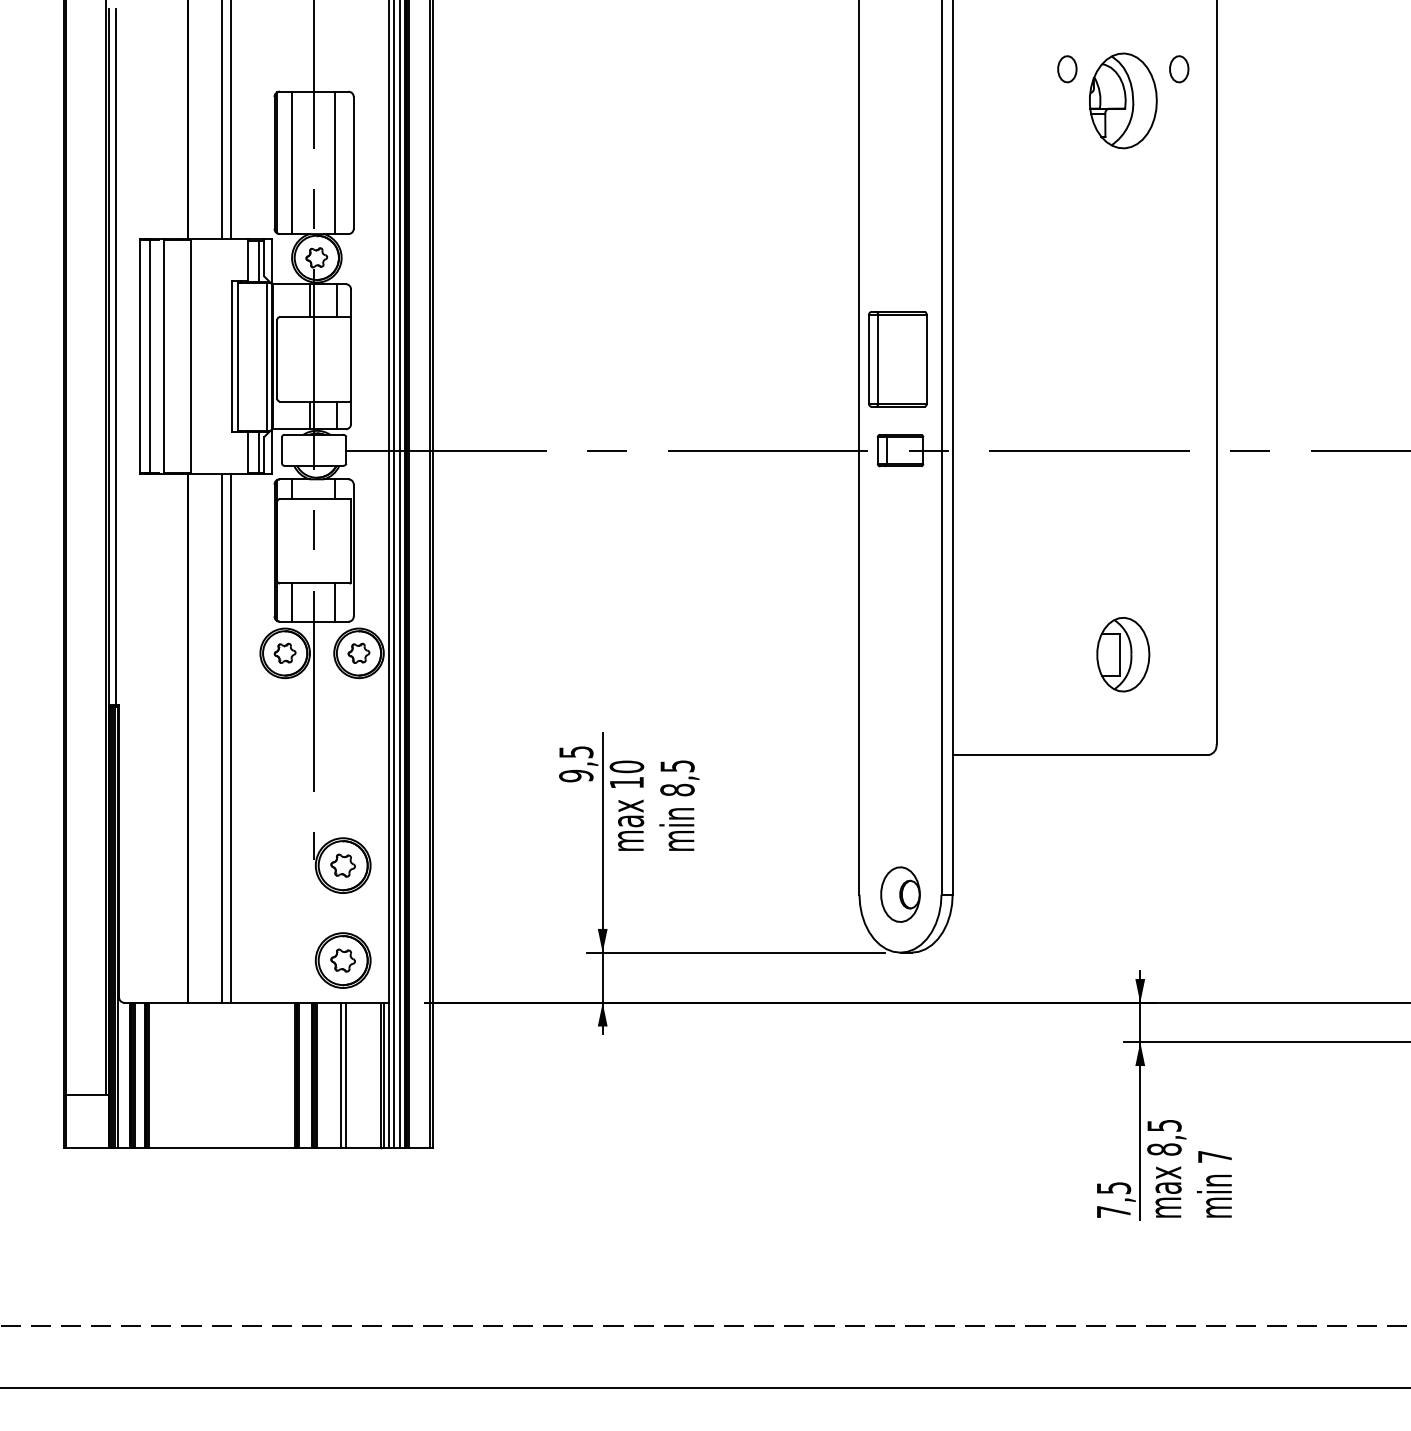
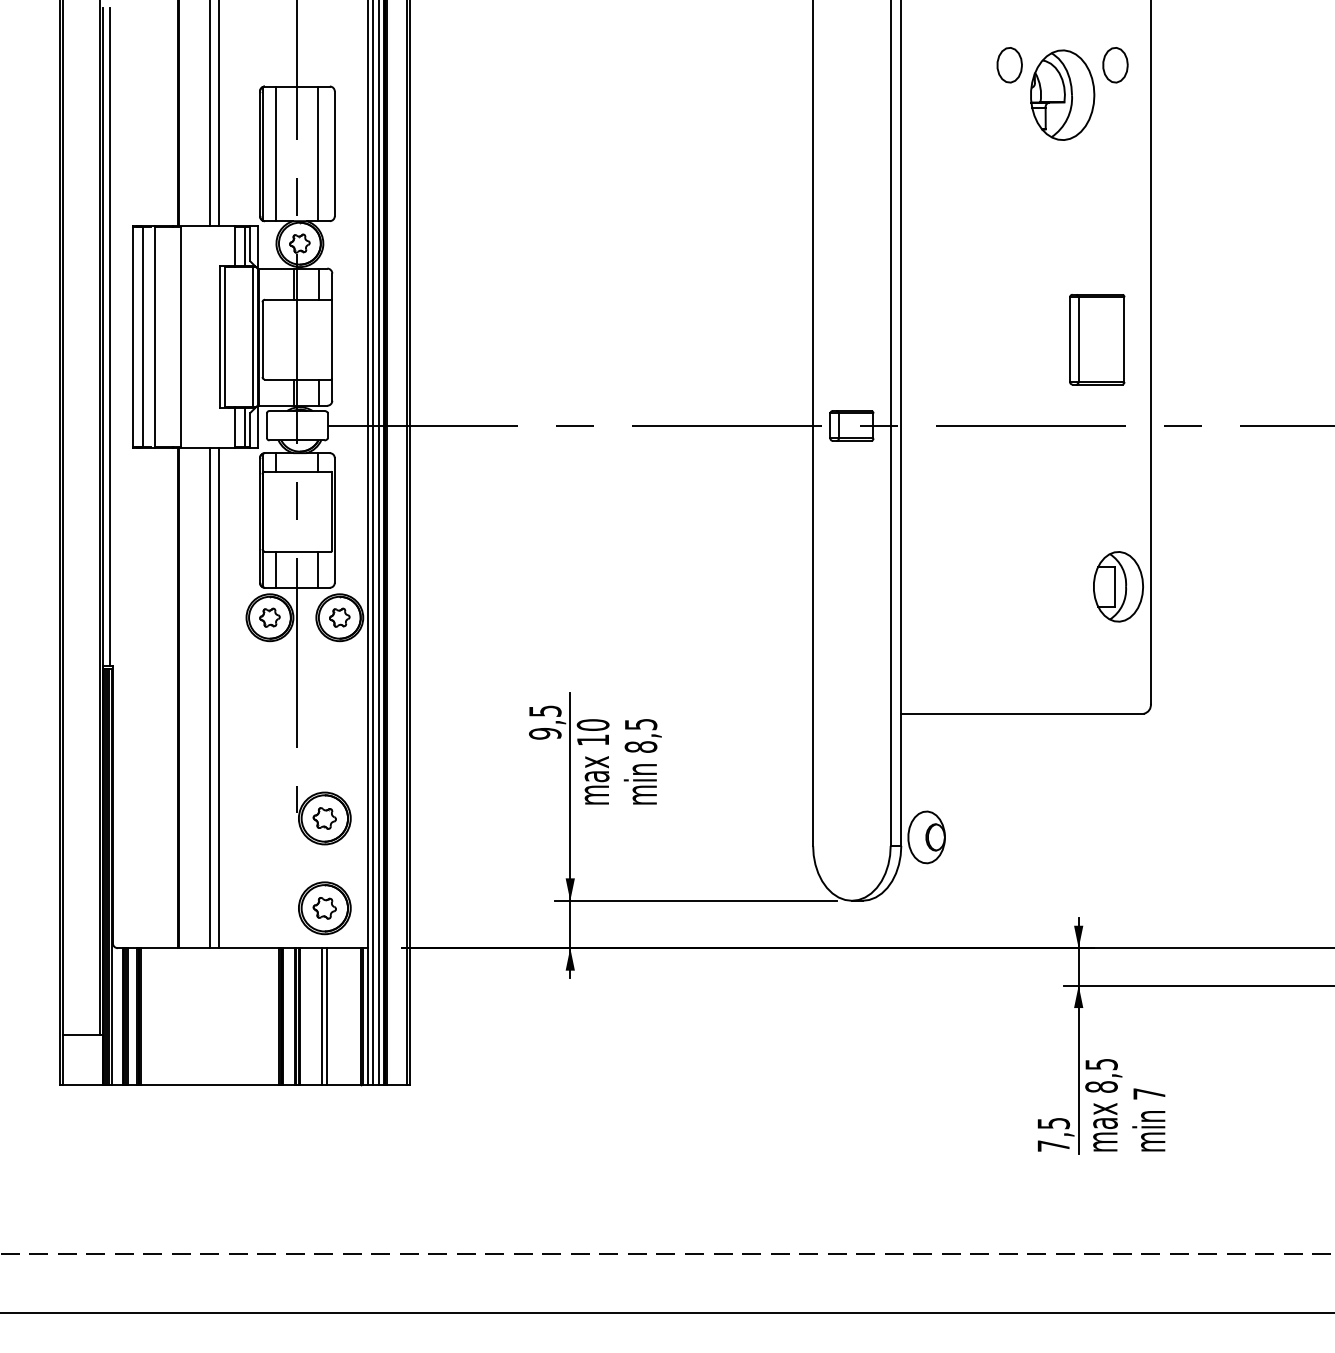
part: (1067, 69) -> (1009, 65), size x1.4
part: (1179, 69) -> (1115, 65), size x1.4
part: (897, 359) -> (1096, 339), moved
part: (1123, 654) -> (1118, 586), moved
part: (900, 894) -> (926, 837), moved

